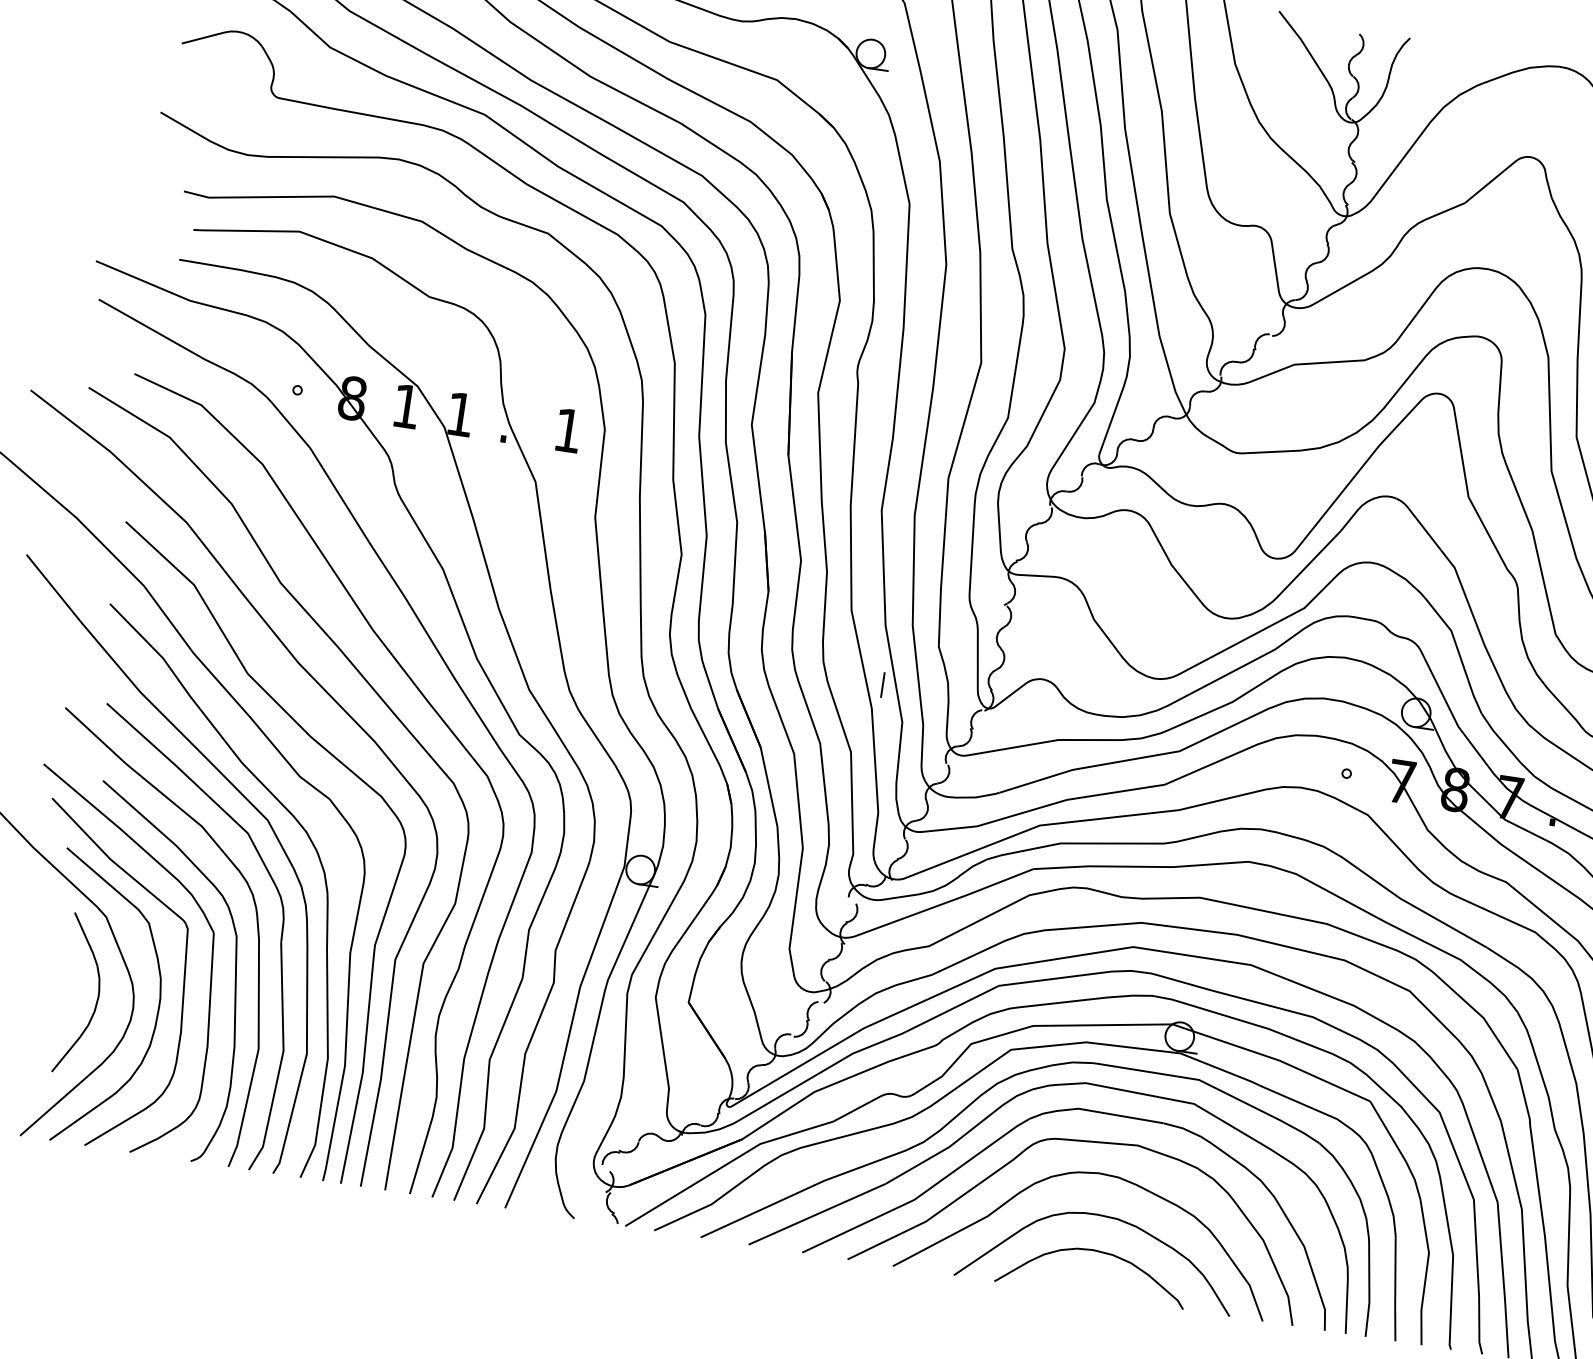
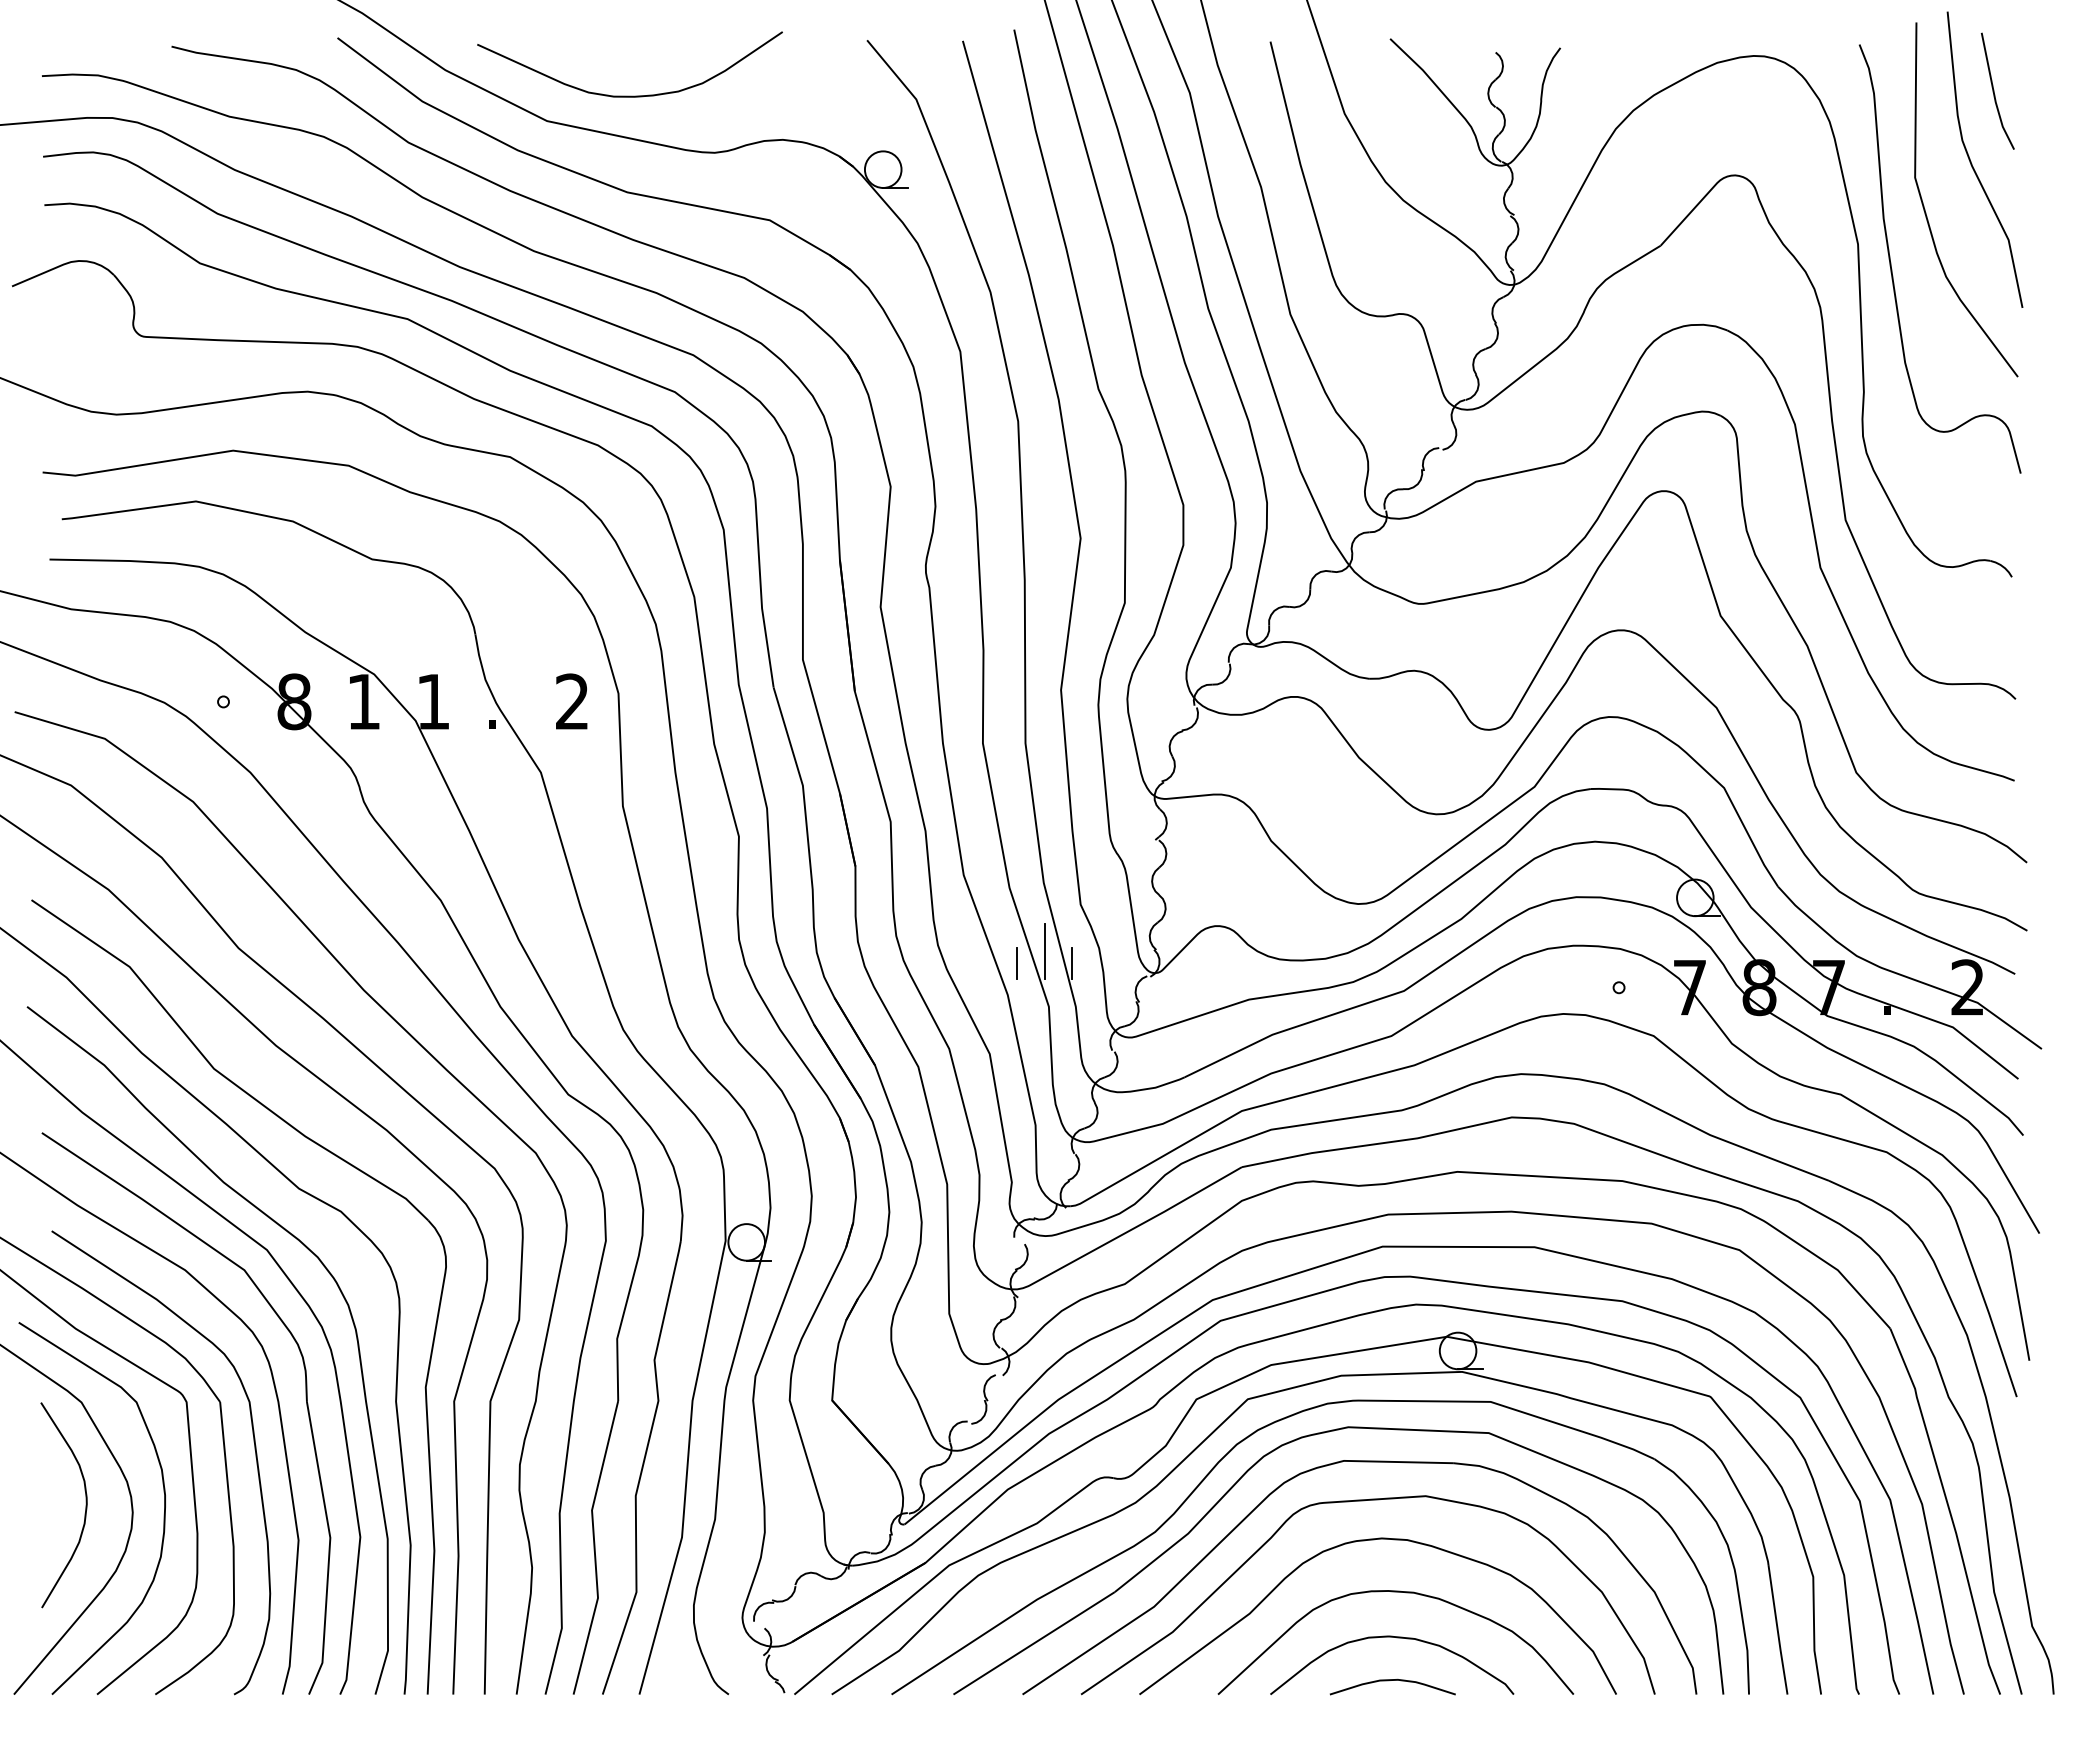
text: (567, 430) -> (571, 701), 1 -> 2
line: (905, 678) -> (1044, 950), added
line: (925, 691) -> (1072, 963), added
curve: (1090, 1284) -> (1392, 1680), added

